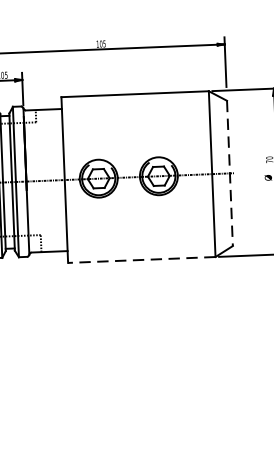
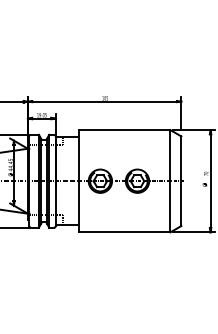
line: (230, 173) -> (181, 181), dashed -> solid
line: (141, 260) -> (124, 232), dashed -> solid

